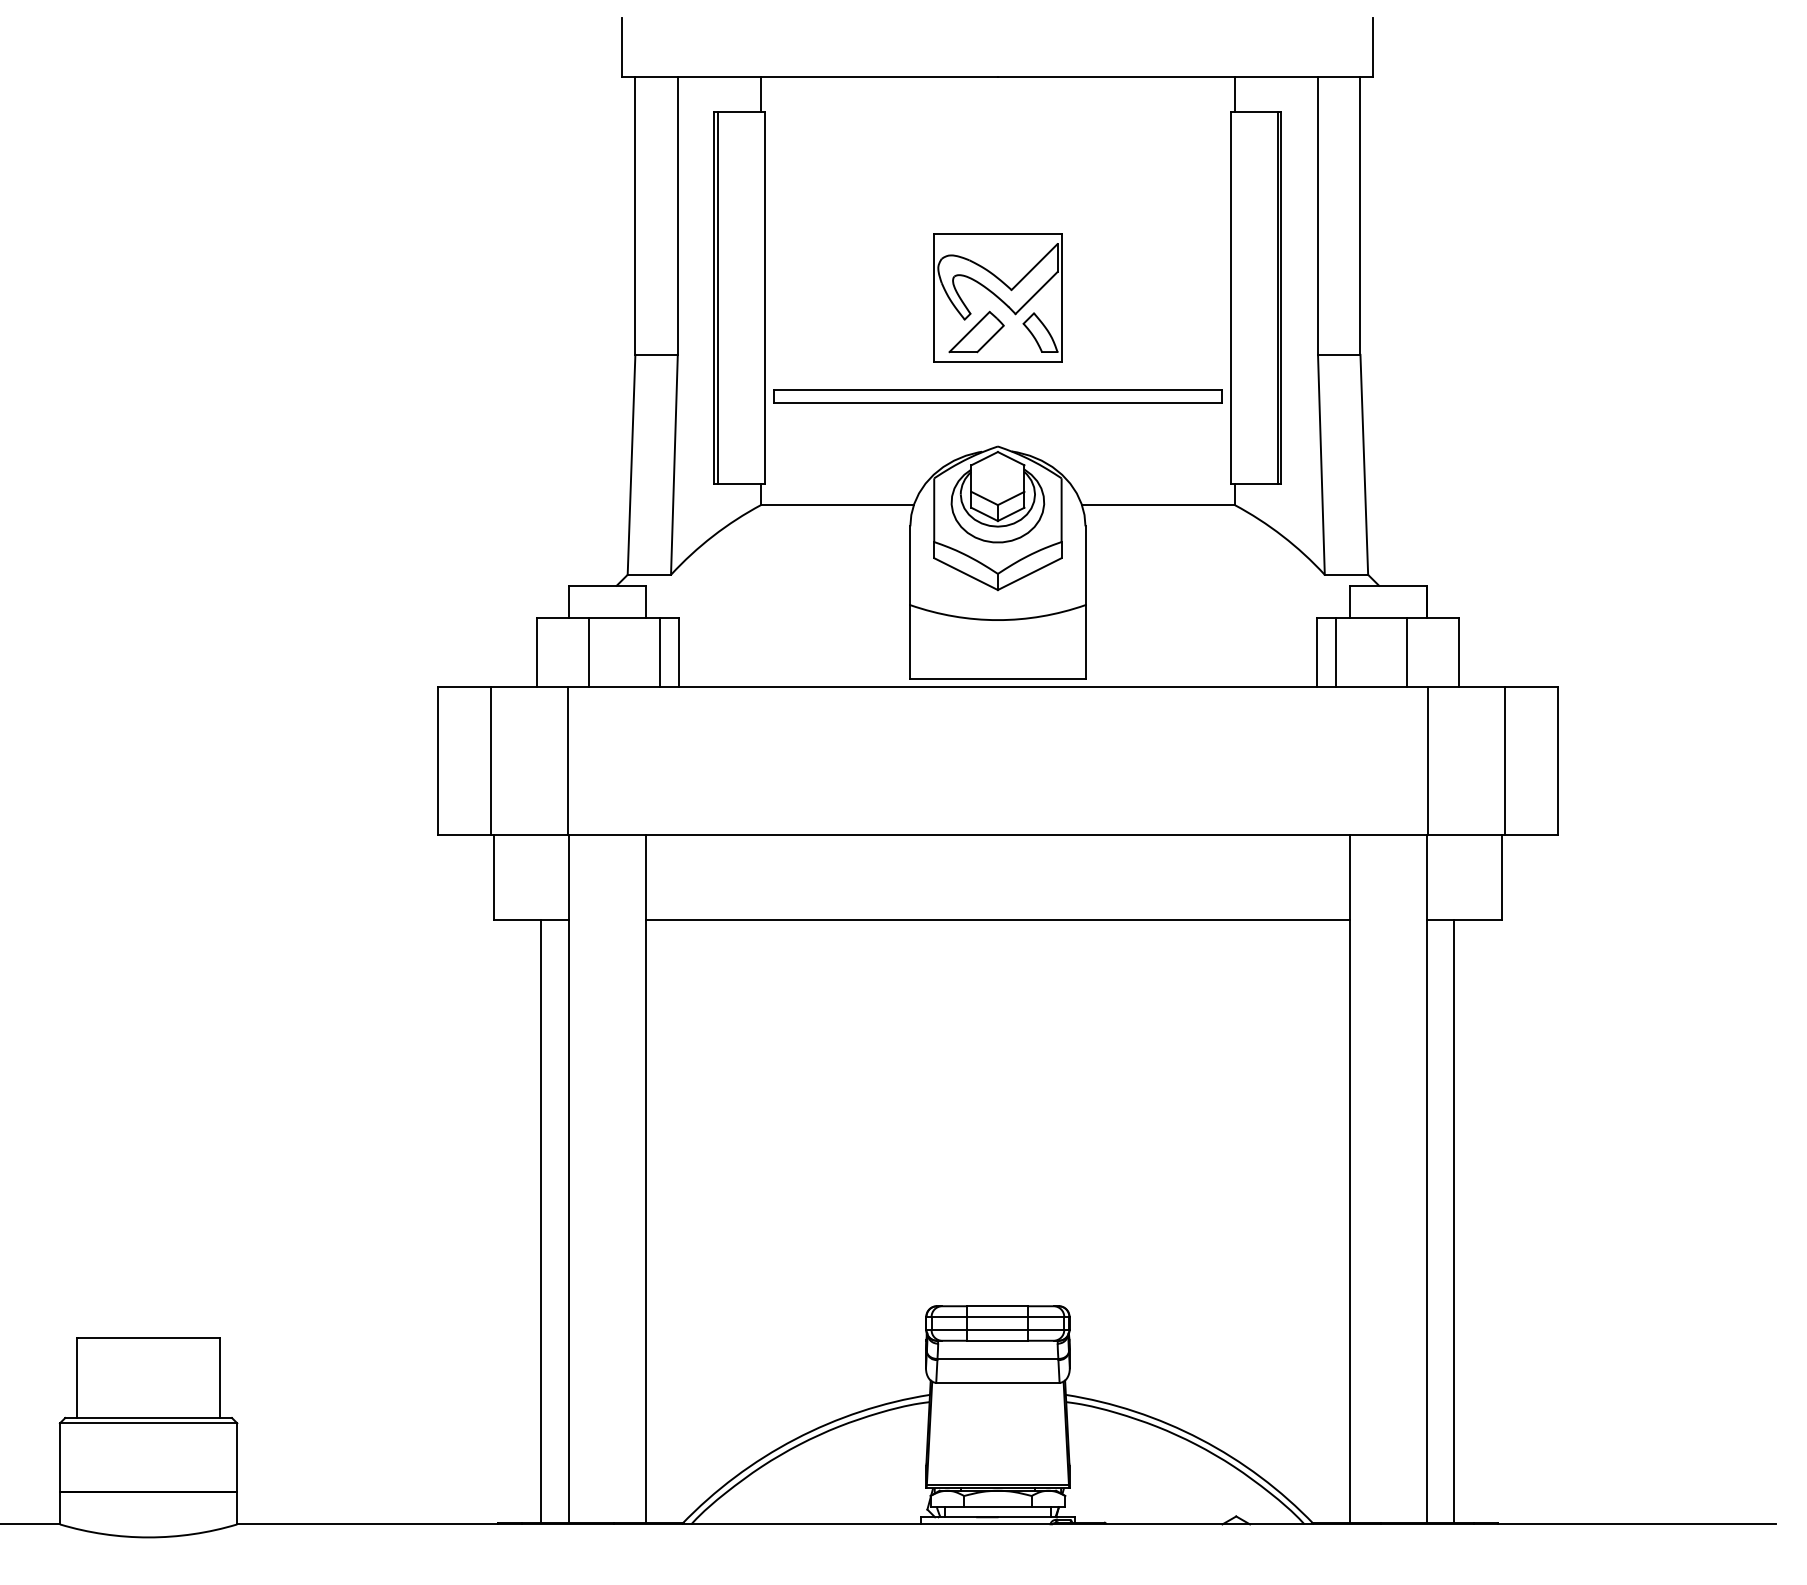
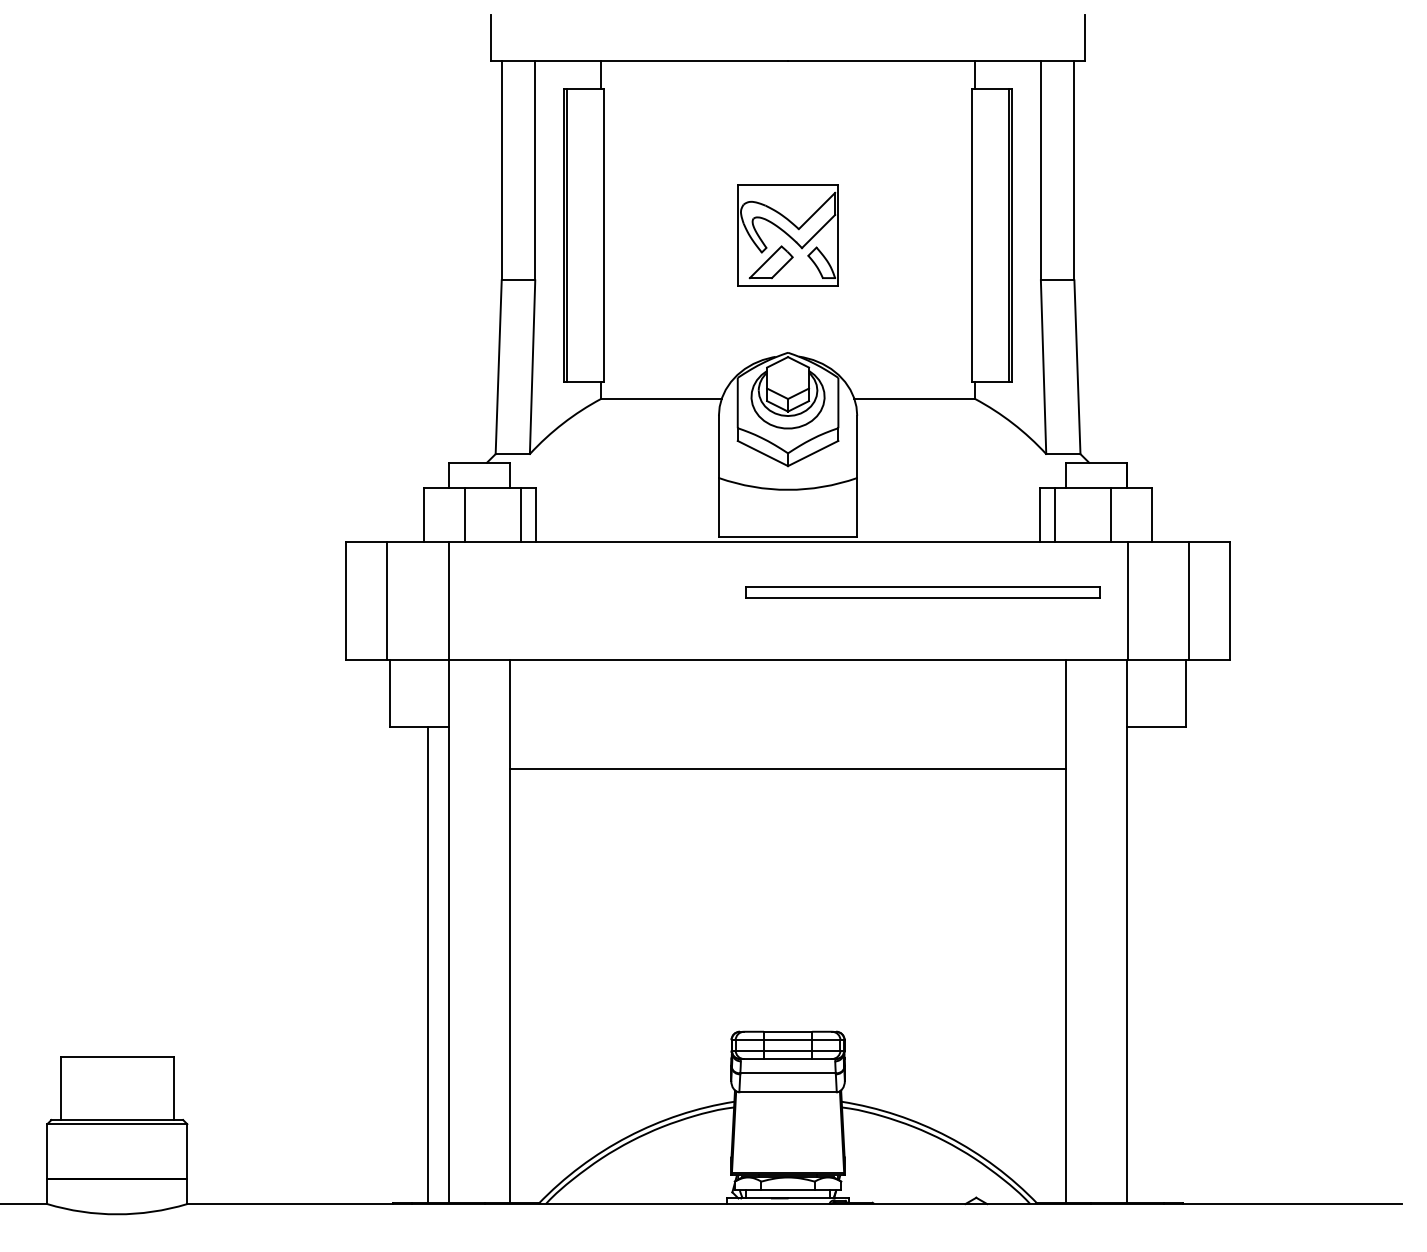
part: (997, 396) -> (922, 592), moved
line: (997, 920) -> (787, 768), moved
line: (1454, 1221) -> (1148, 964), removed

